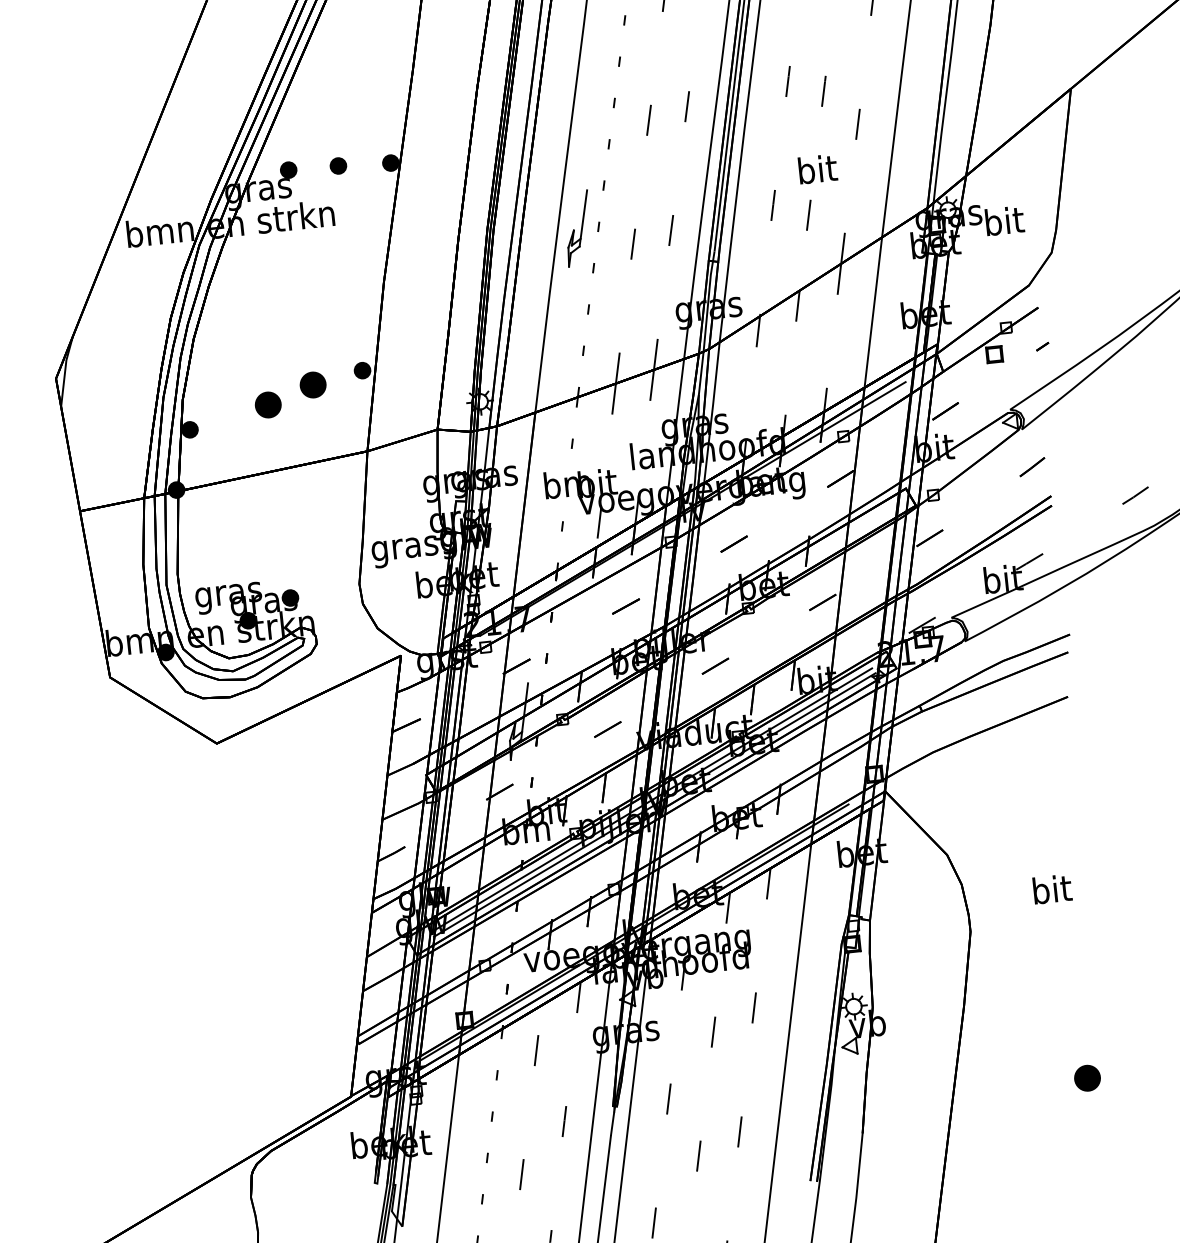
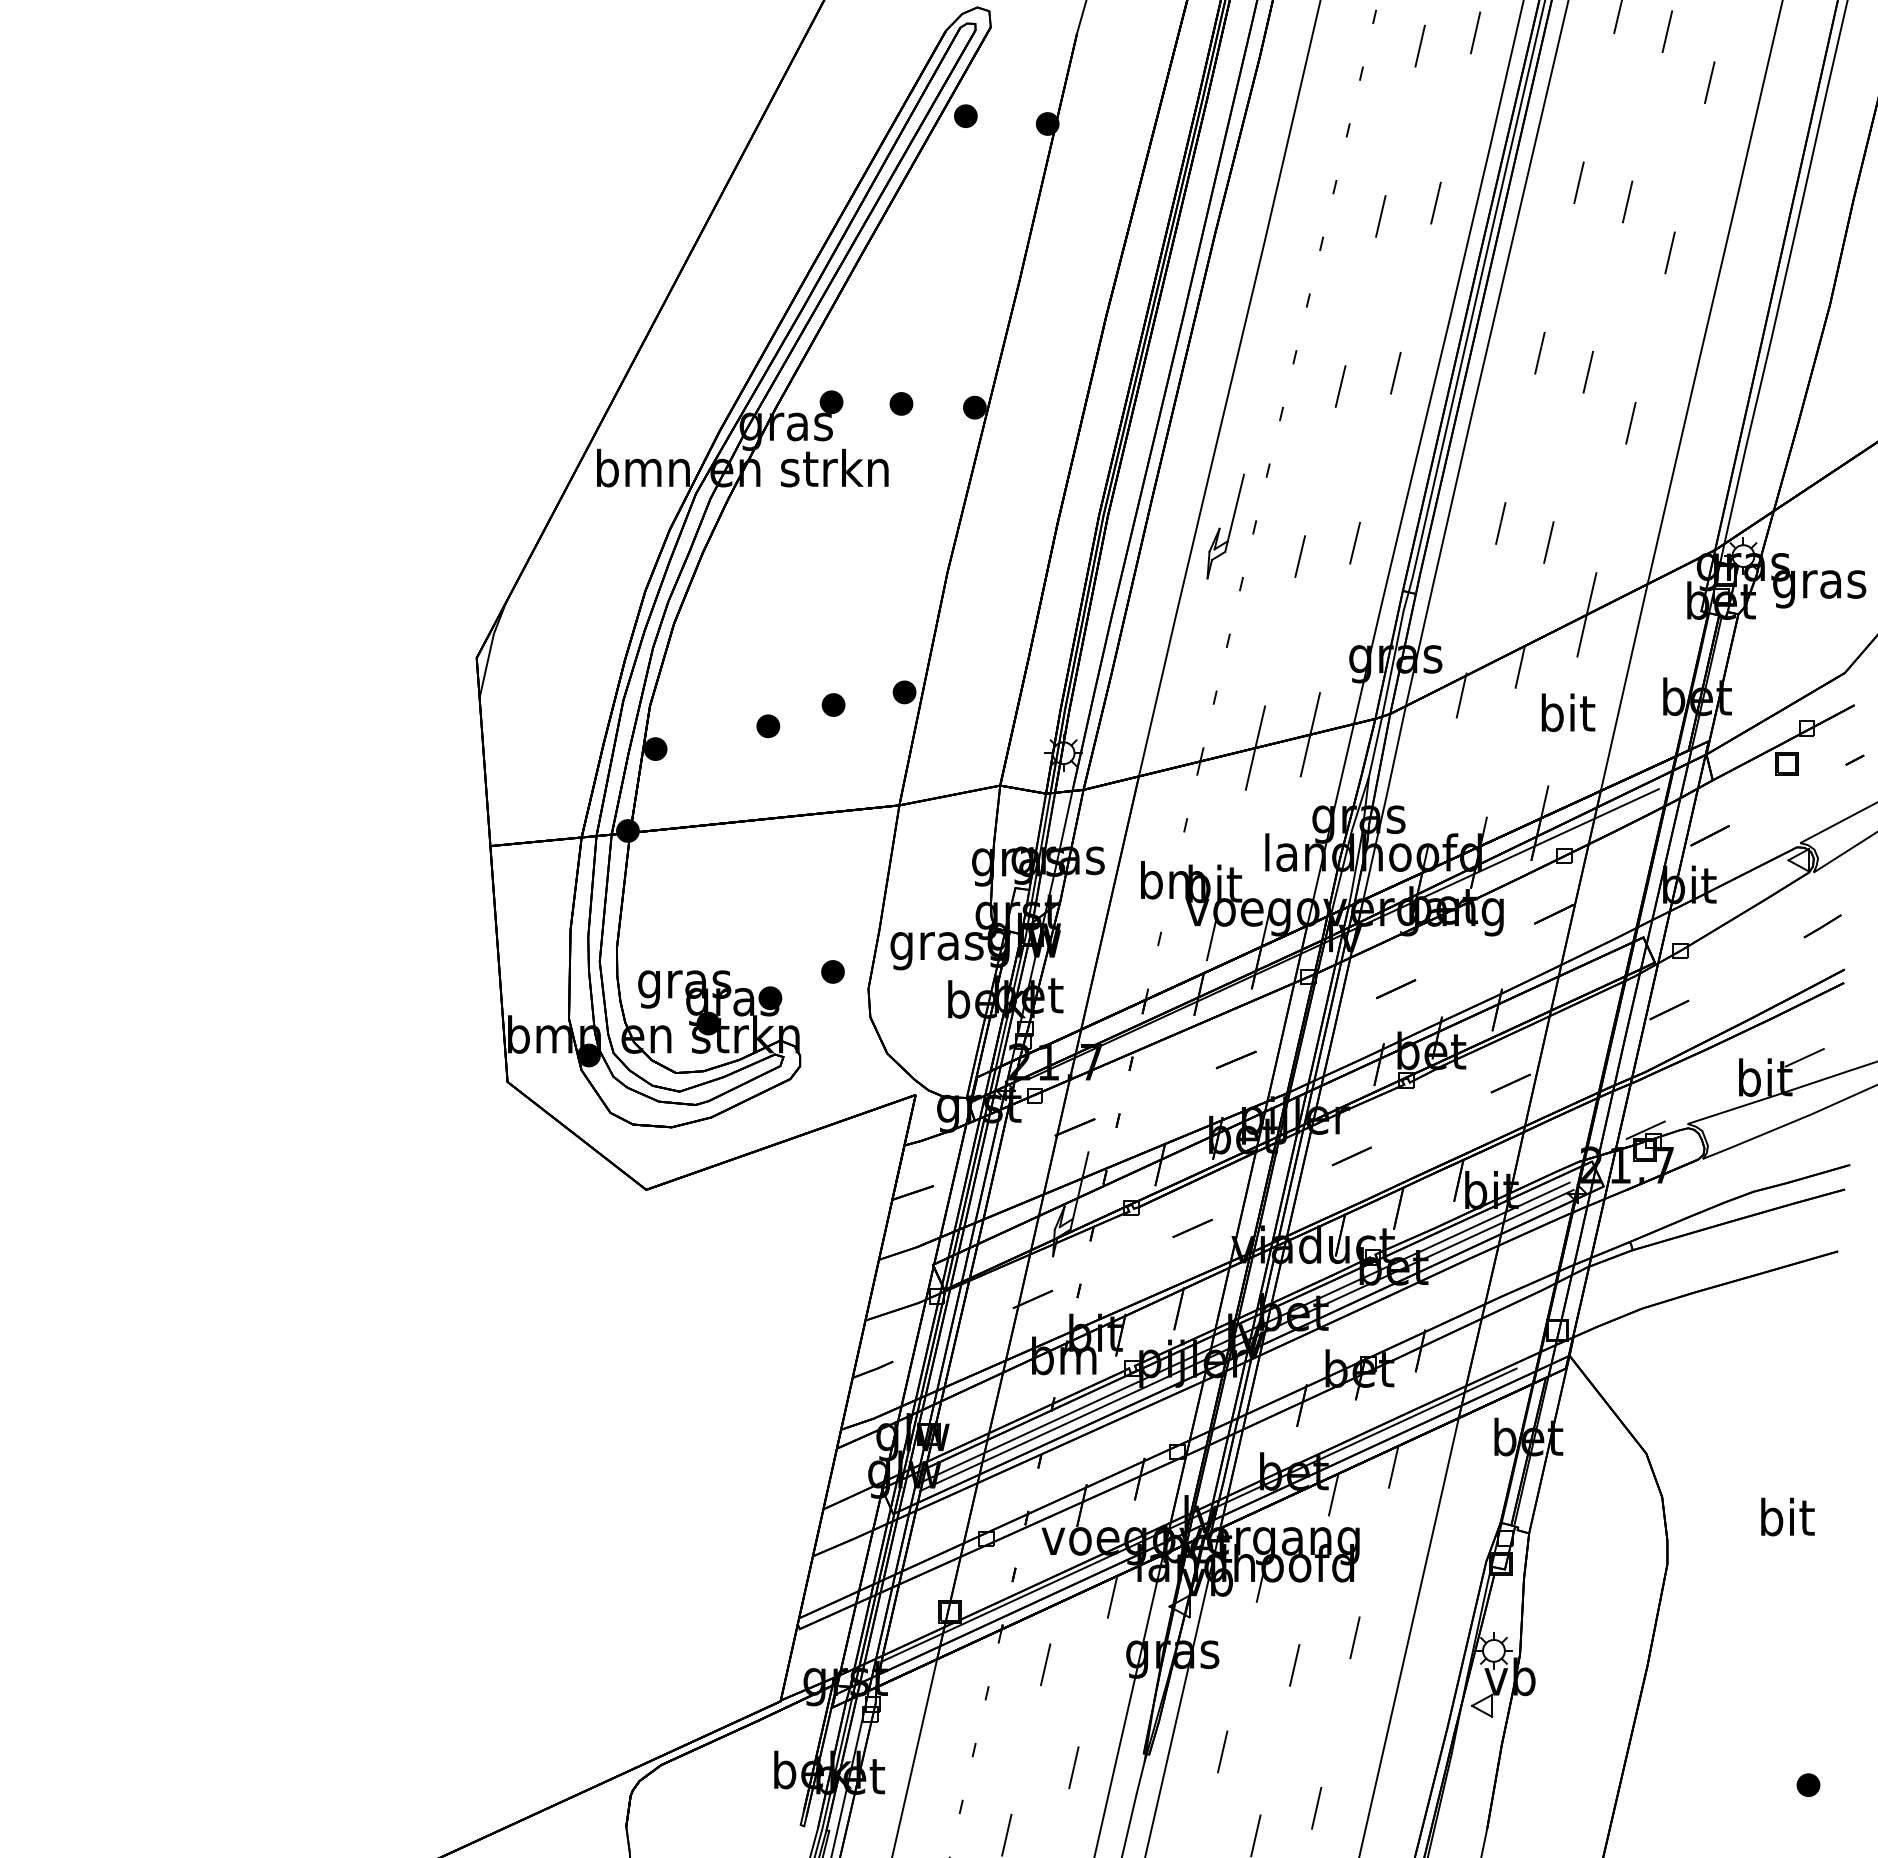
text: (817, 169) -> (1568, 712), moved
text: (1004, 224) -> (1819, 584), bit -> gras
part: (312, 384) -> (833, 704), size x0.62
part: (268, 405) -> (768, 726), size x0.62
part: (332, 574) -> (832, 971), added
part: (1087, 1077) -> (1808, 1784), size x0.62

